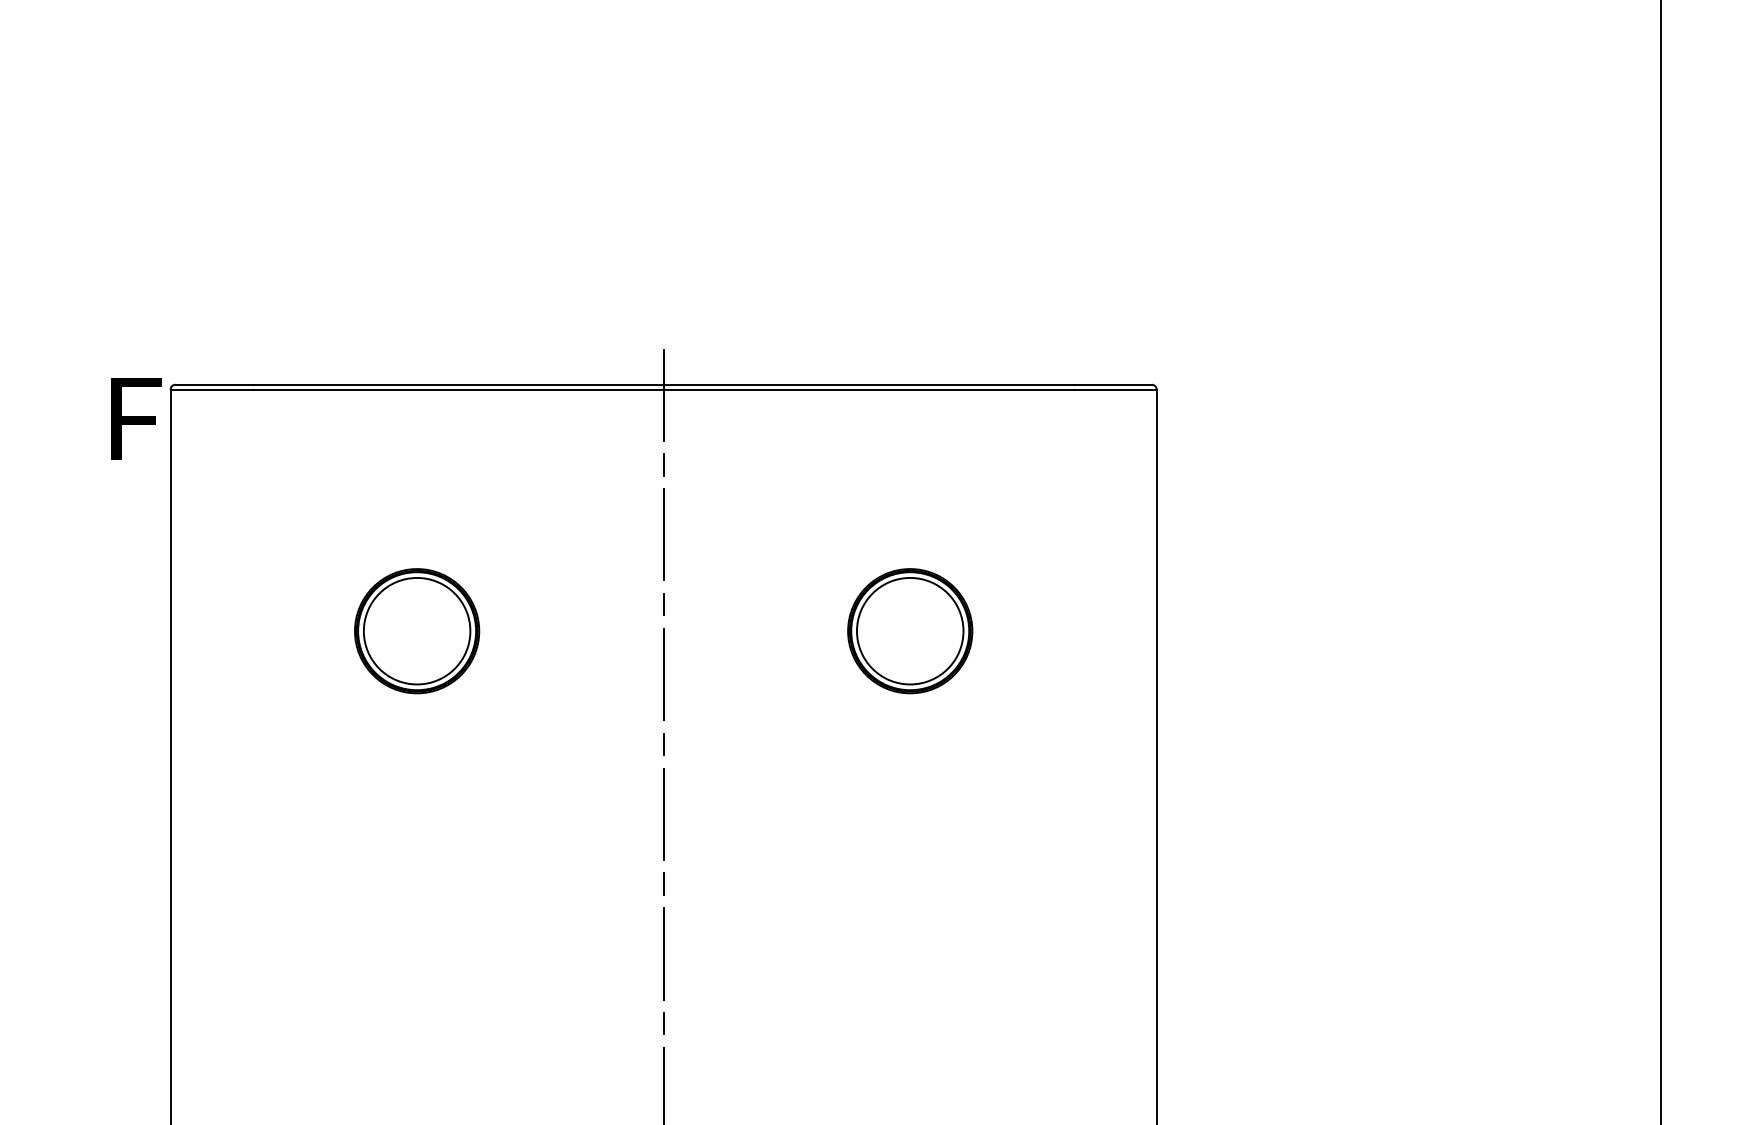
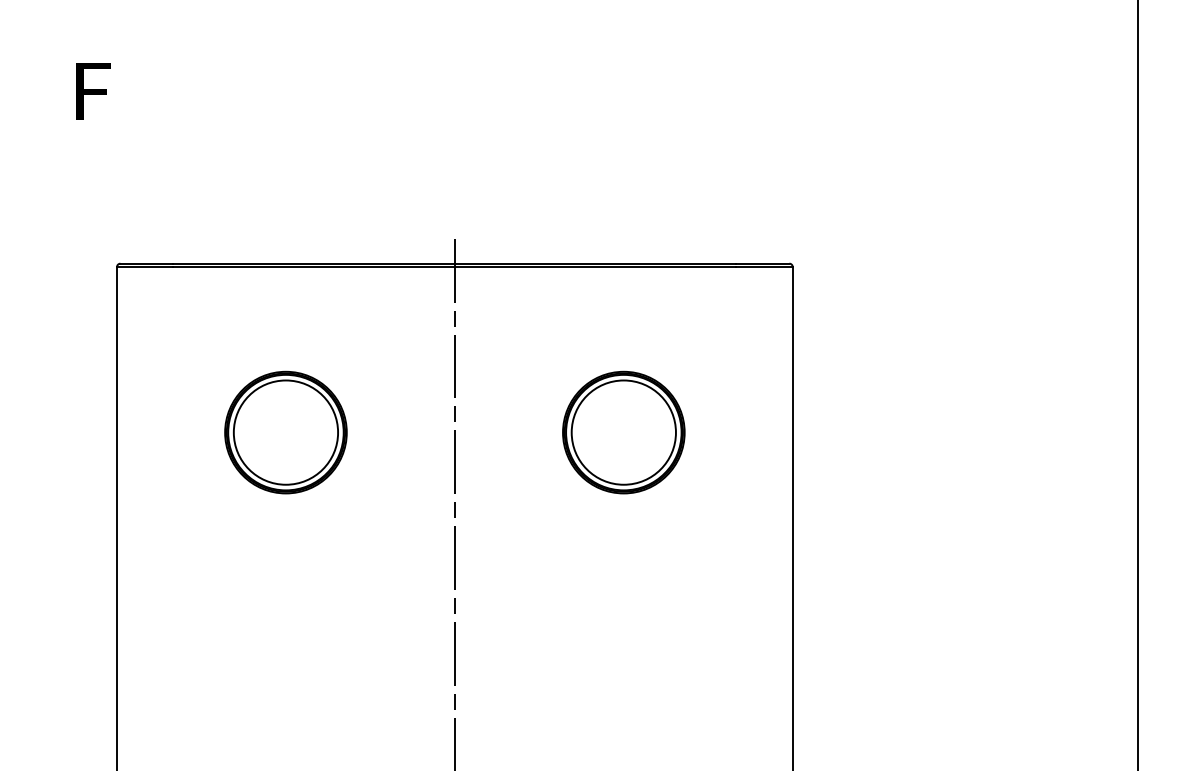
text: (136, 419) -> (93, 91), moved
part: (416, 631) -> (285, 432), size x1.43
part: (909, 631) -> (623, 432), size x1.43

